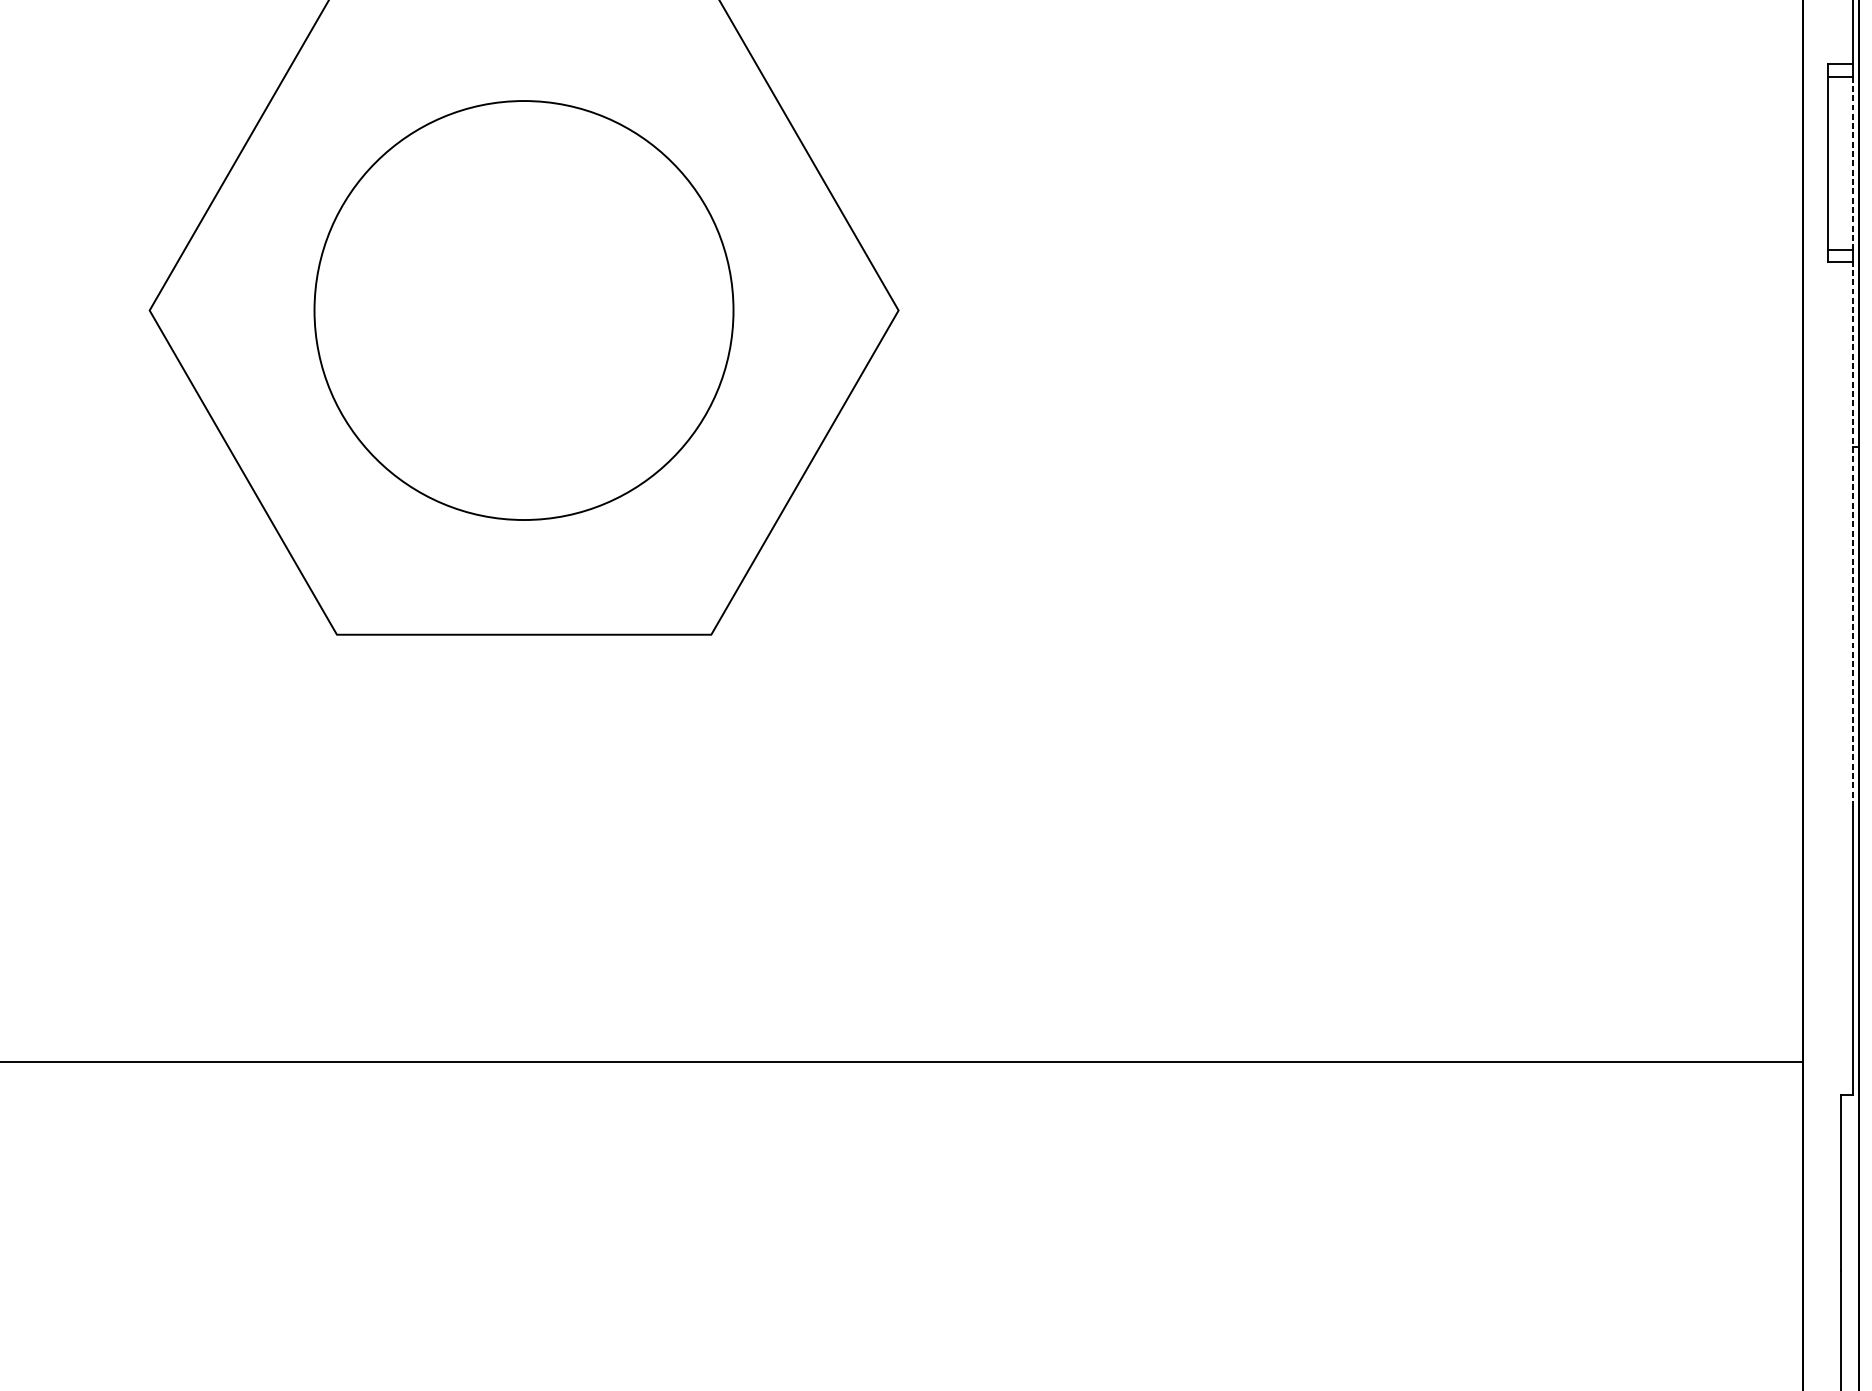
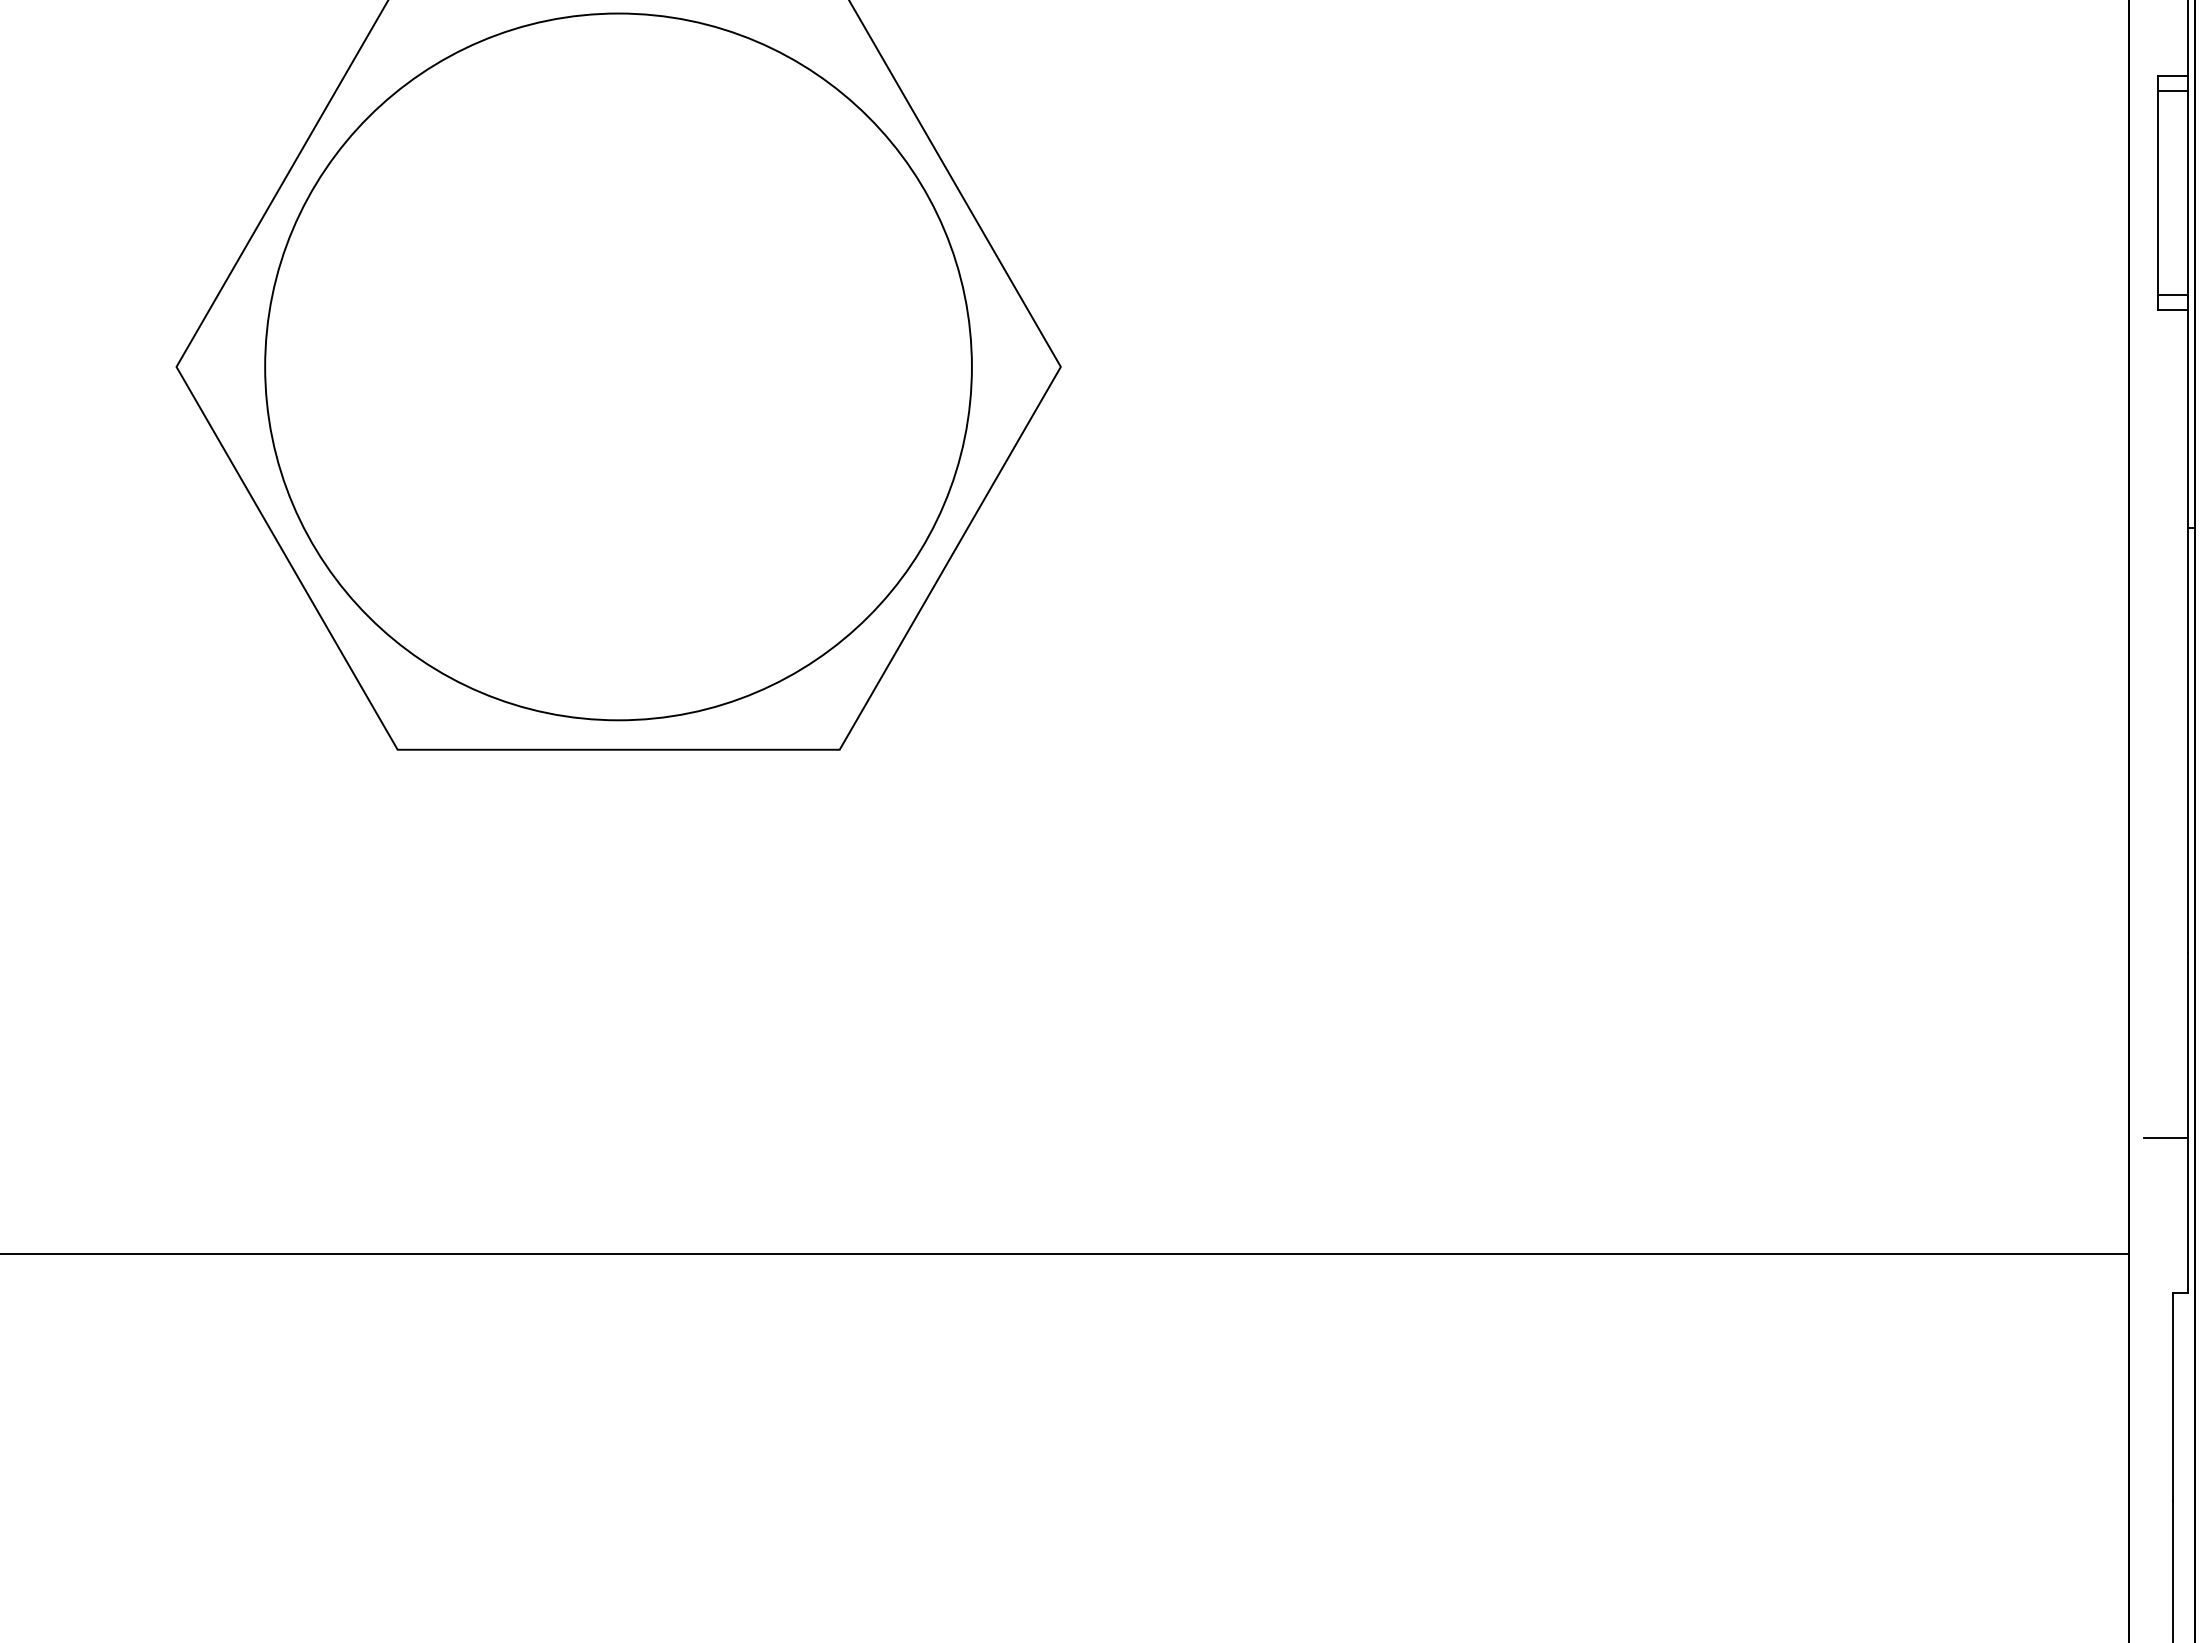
line: (1852, 164) -> (2187, 194), dashed -> solid
circle: (523, 310) -> (618, 366), size x1.43
line: (1852, 534) -> (2187, 631), dashed -> solid
line: (1834, 963) -> (2165, 1137), added

